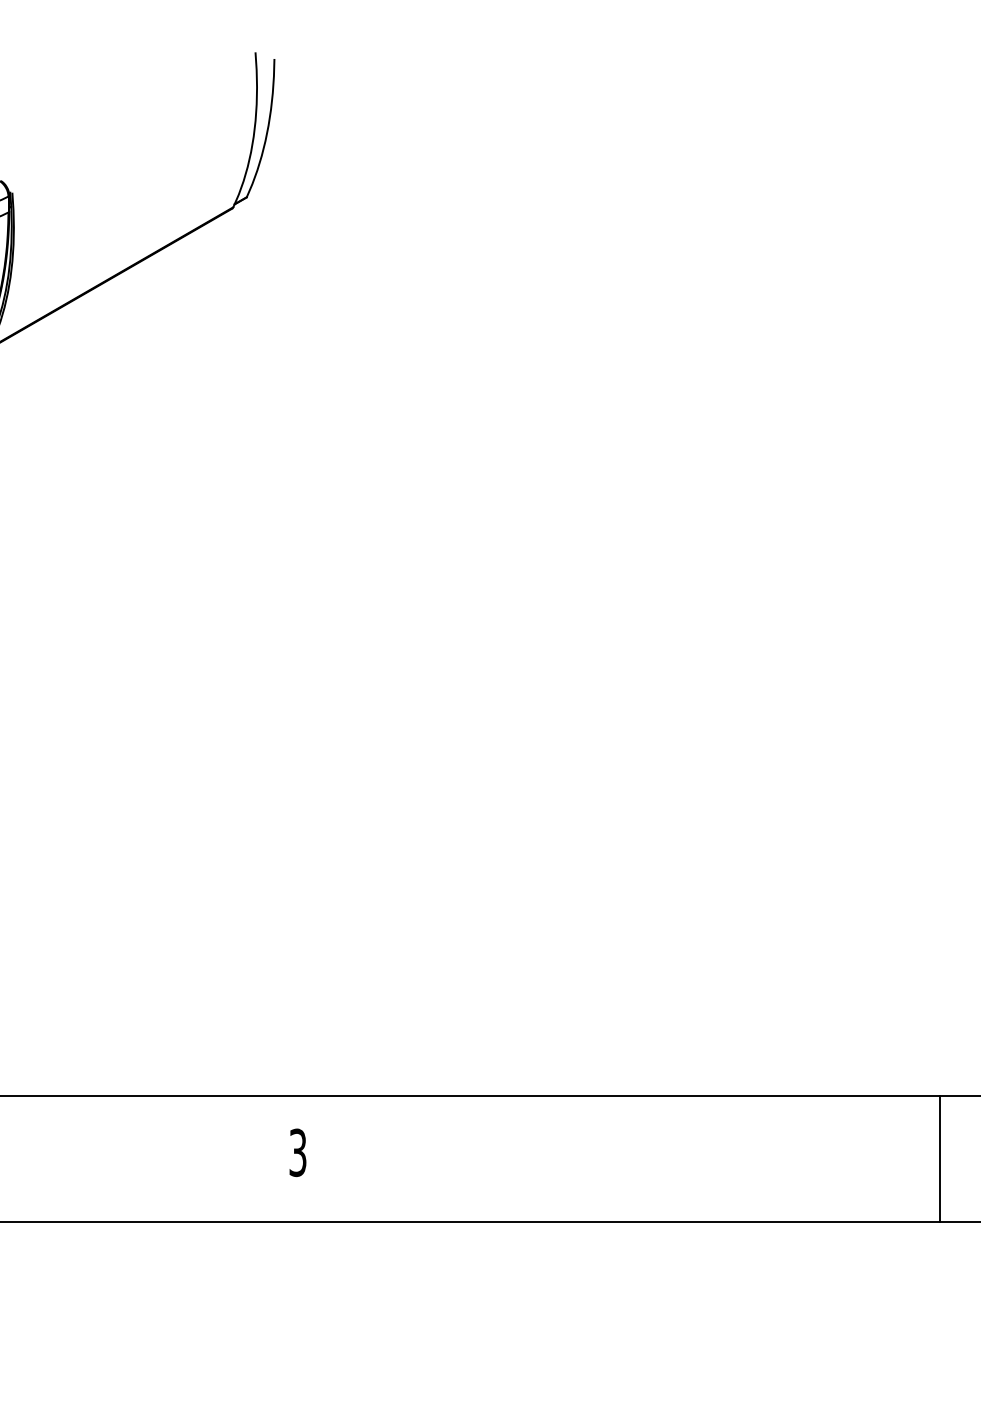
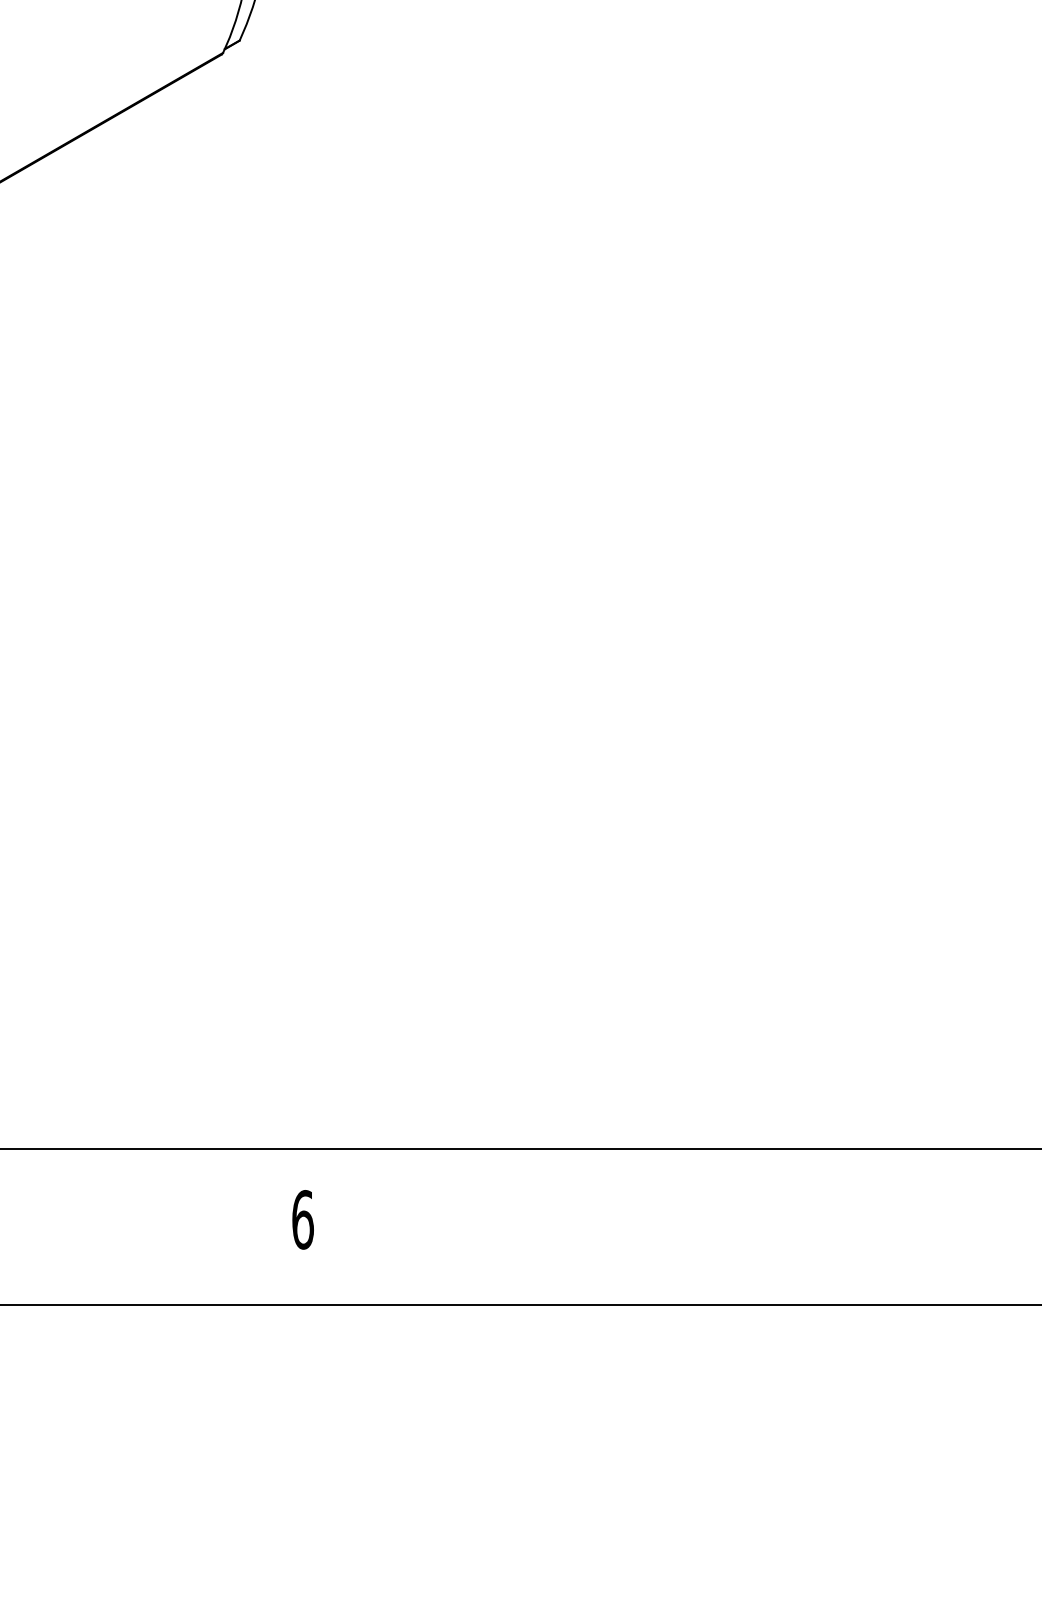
text: (297, 1152) -> (302, 1219), 3 -> 6

